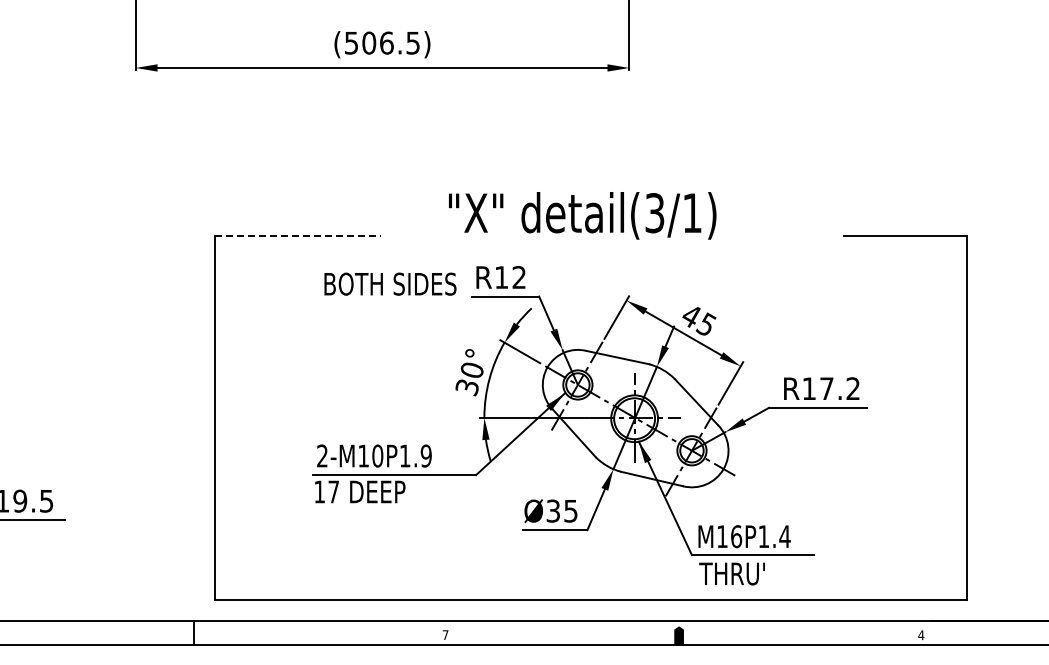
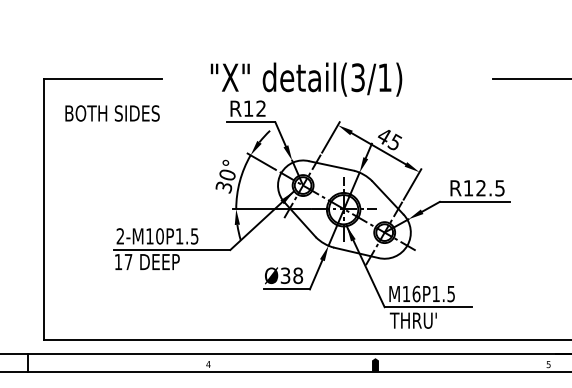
text: (582, 215) -> (306, 79), moved
line: (297, 235) -> (102, 78), dashed -> solid
text: (390, 283) -> (112, 113), moved
text: (839, 388) -> (490, 188), R17.2 -> R12.5
text: (425, 455) -> (194, 235), 2-M10P1.9 -> 2-M10P1.5
text: (570, 510) -> (297, 275), Ø35 -> Ø38
text: (784, 536) -> (450, 293), M16P1.4 -> M16P1.5
text: (445, 634) -> (208, 364), 7 -> 4
text: (921, 635) -> (548, 364), 4 -> 5

